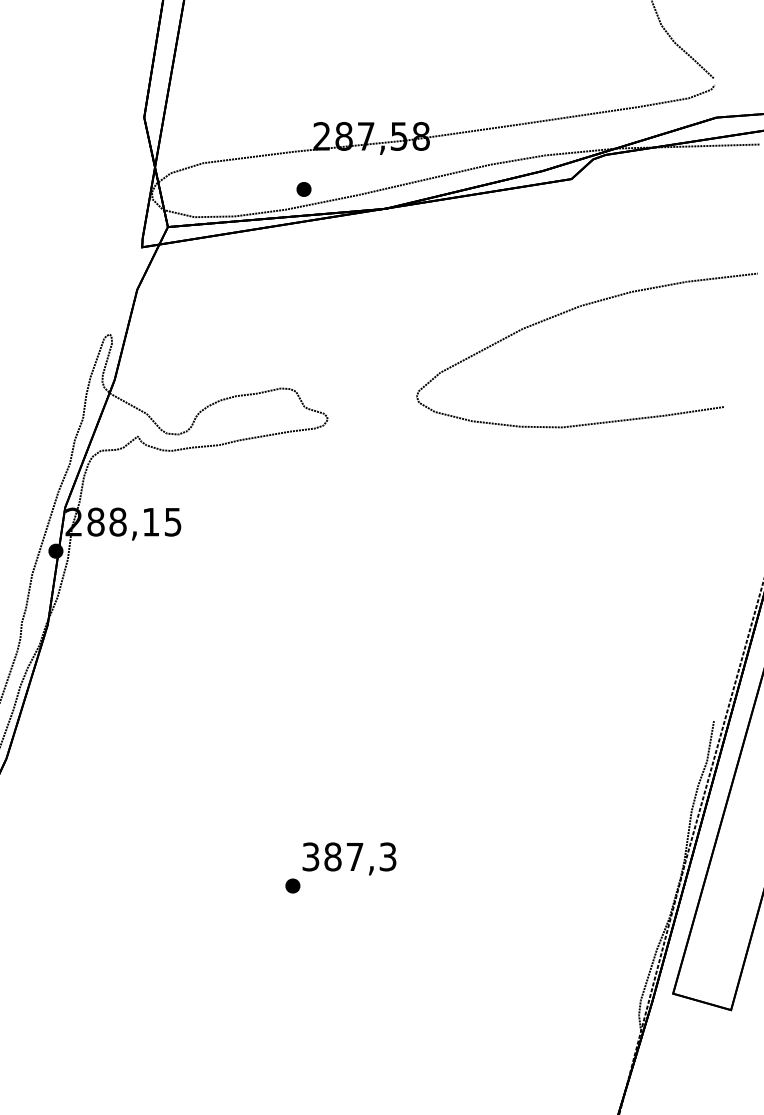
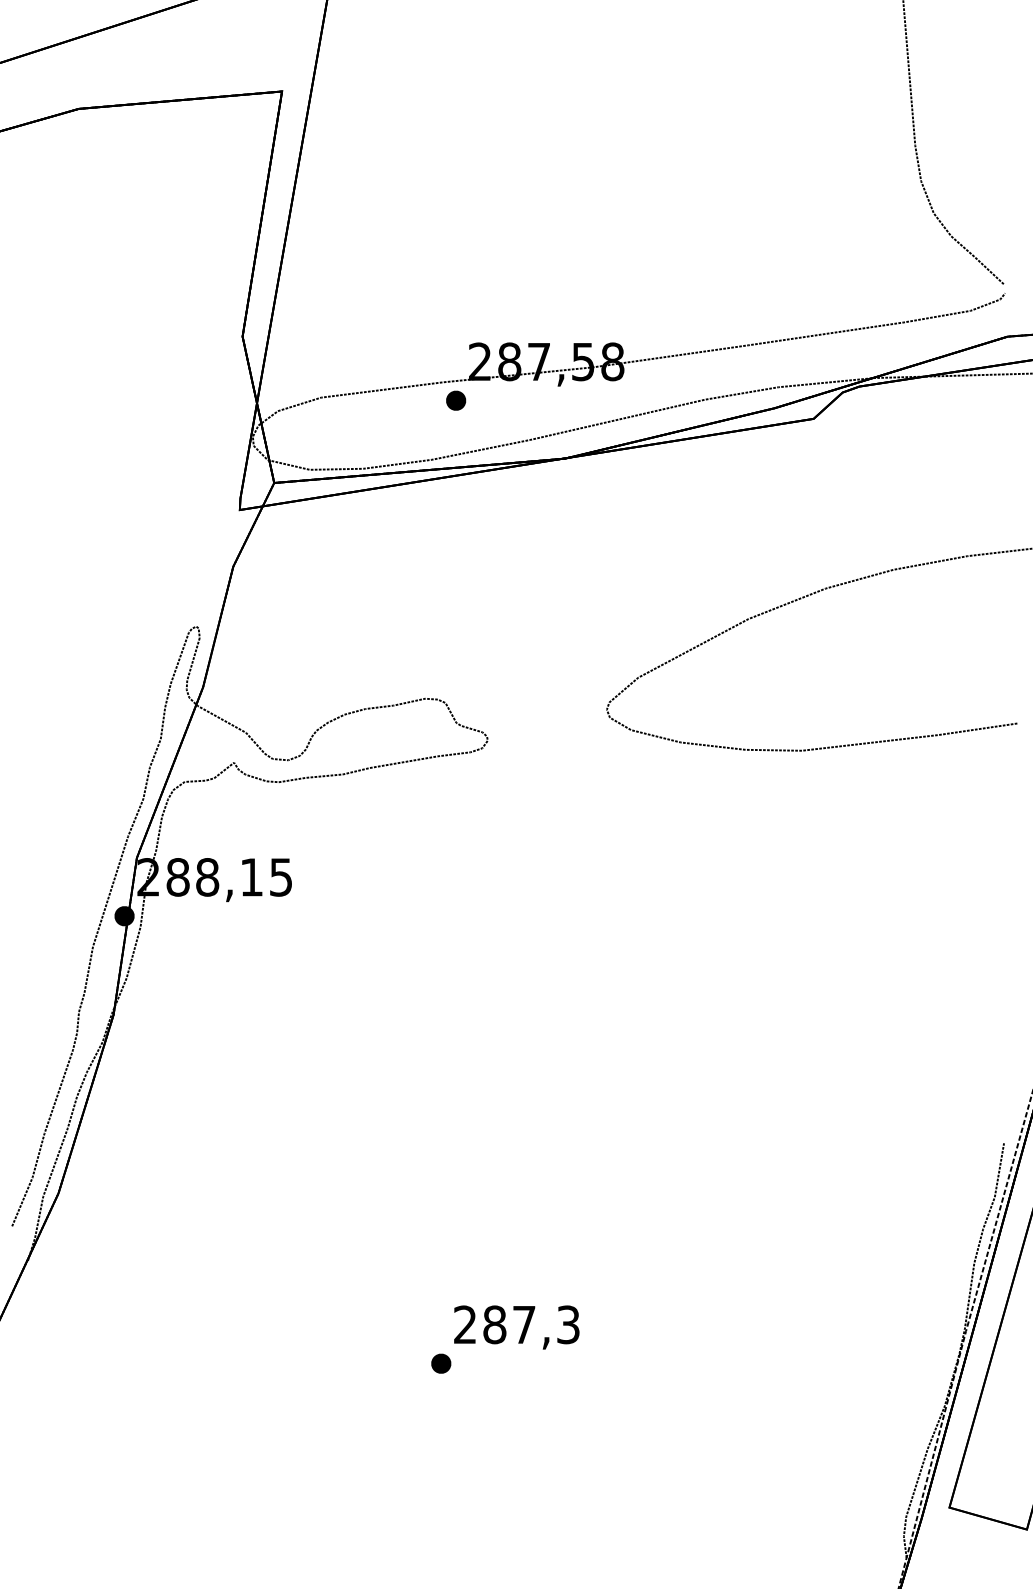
part: (304, 189) -> (456, 400), moved
text: (311, 856) -> (465, 1324), 387,3 -> 287,3

